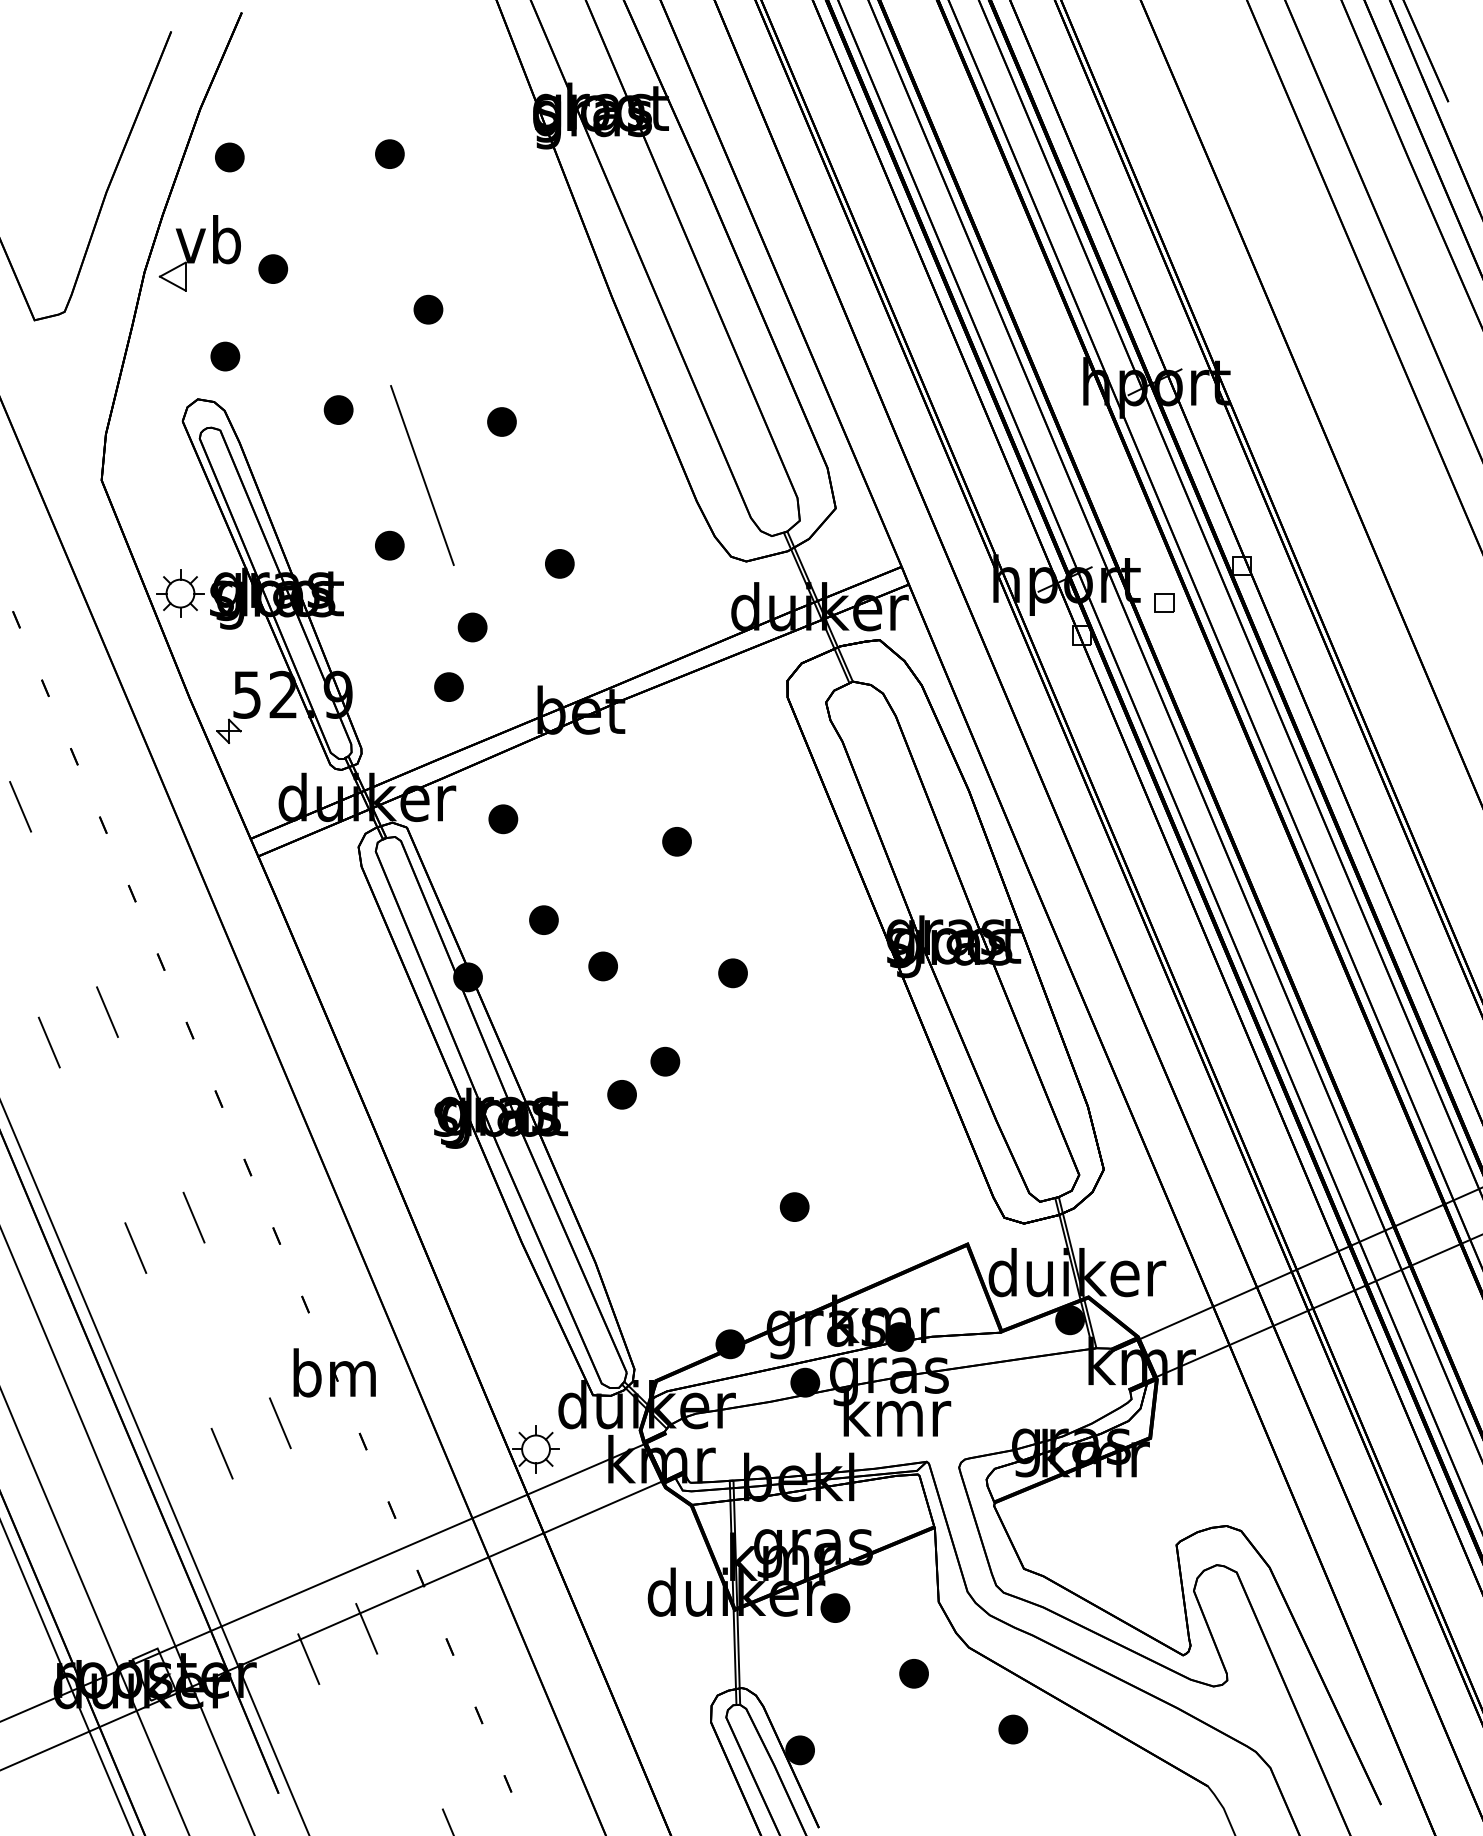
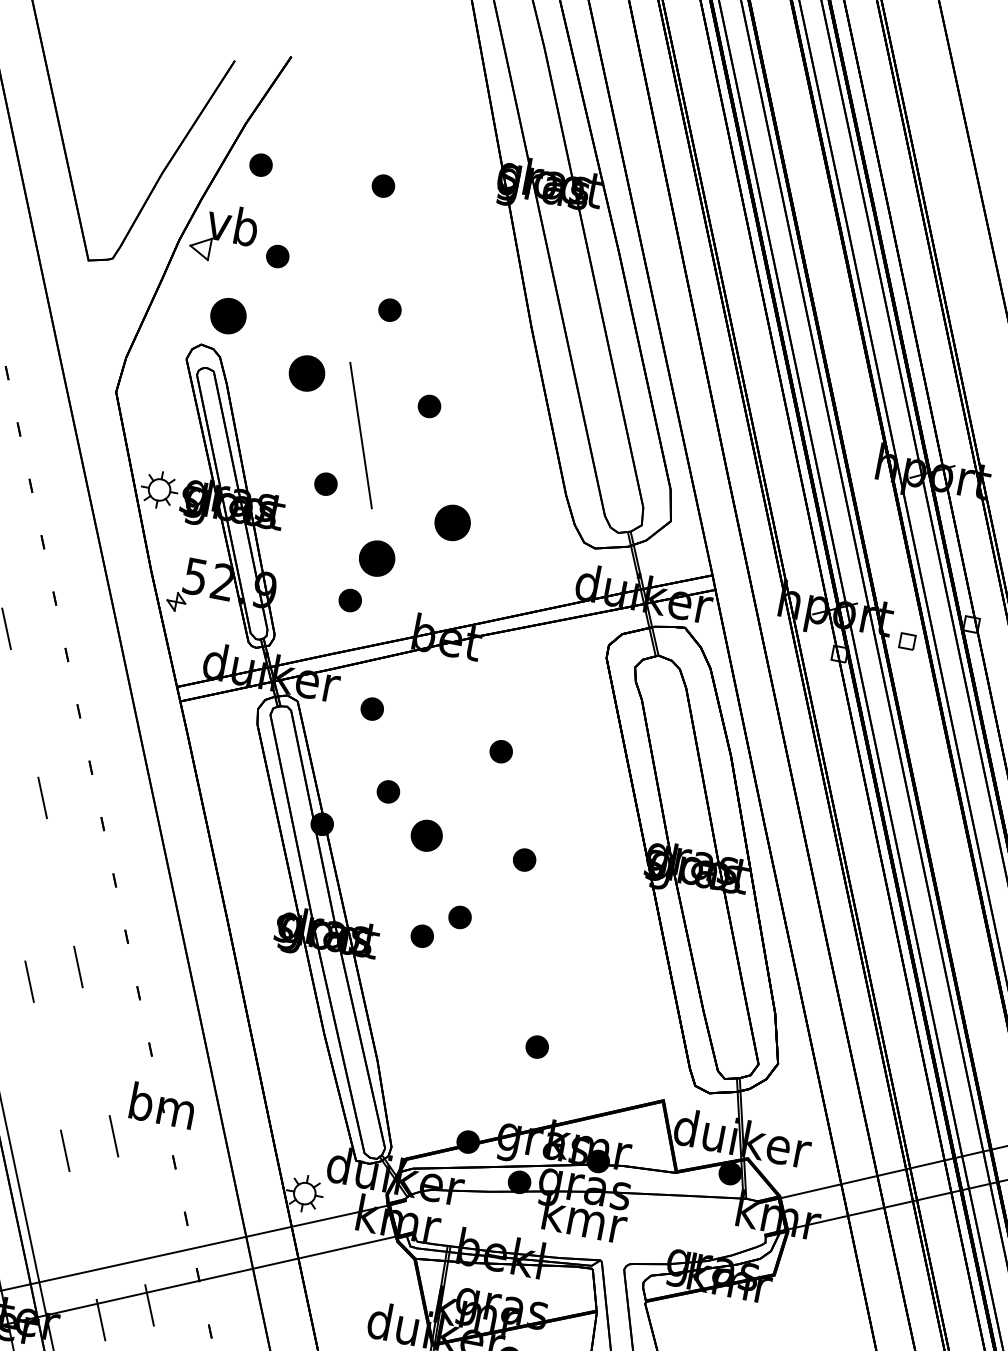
part: (225, 356) -> (228, 316), size x1.6
part: (338, 409) -> (306, 372), size x1.6
part: (559, 563) -> (452, 522), size x1.6
part: (472, 627) -> (376, 558), size x1.6
part: (602, 966) -> (426, 835), size x1.4

